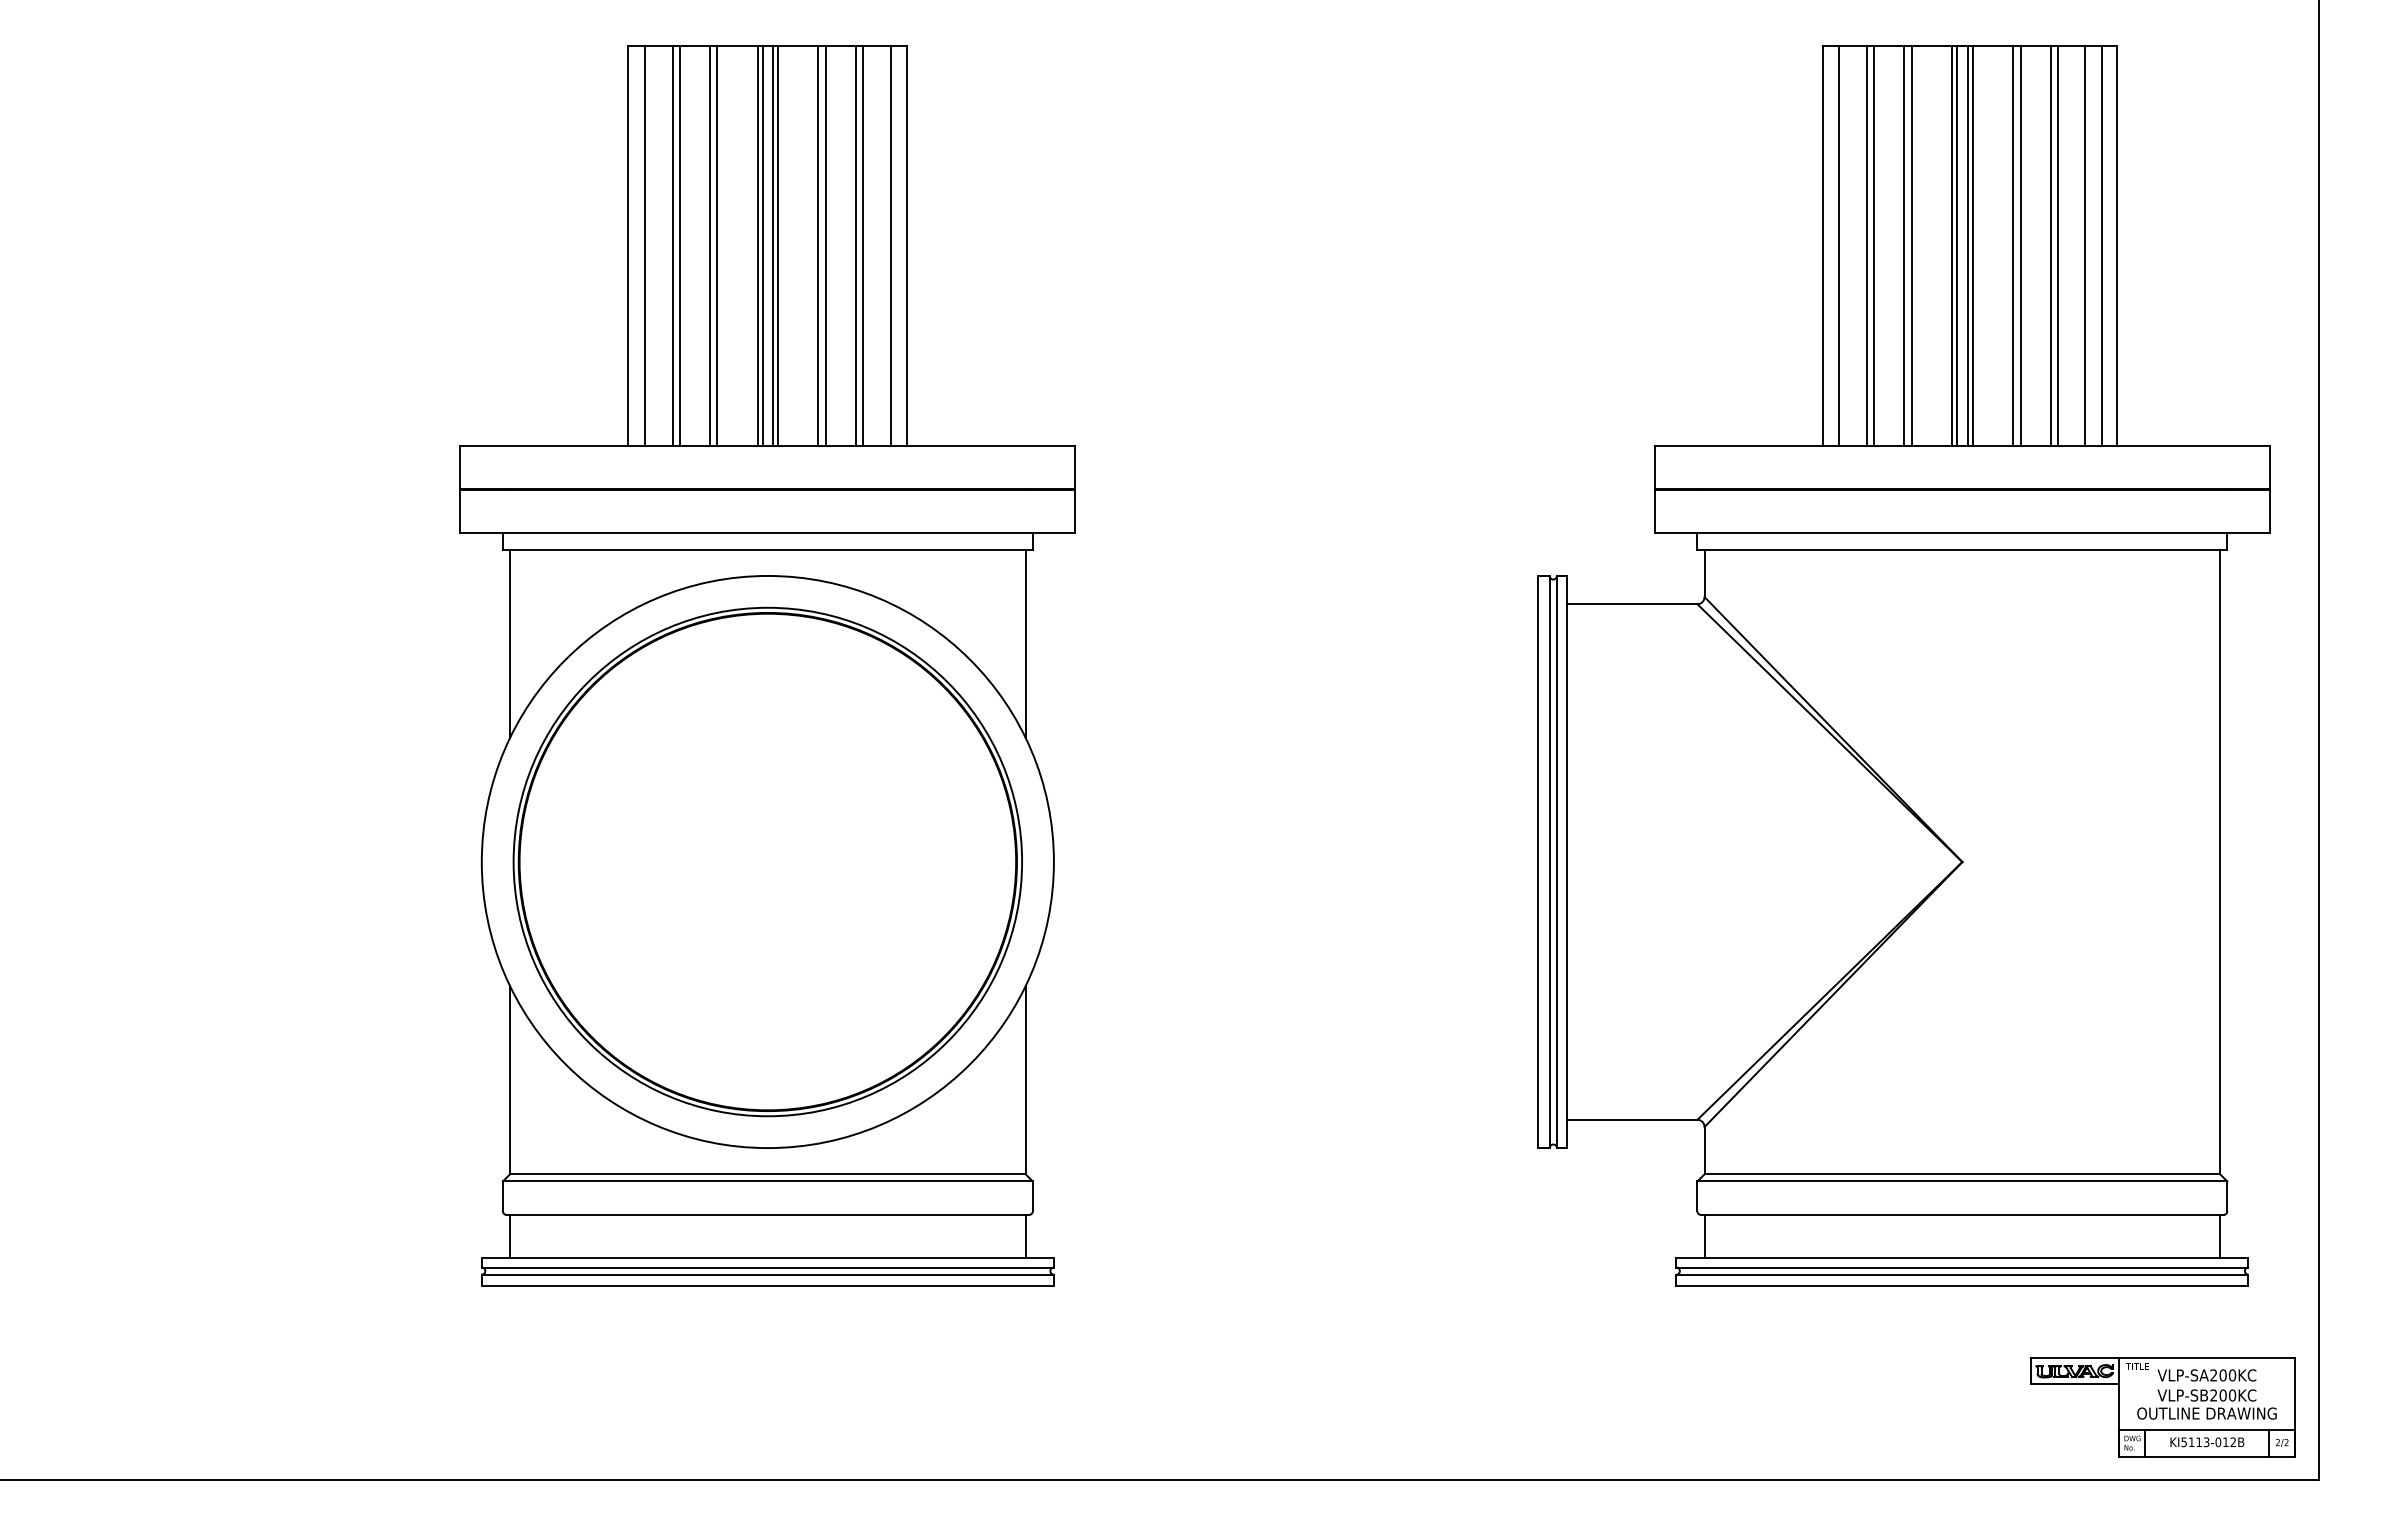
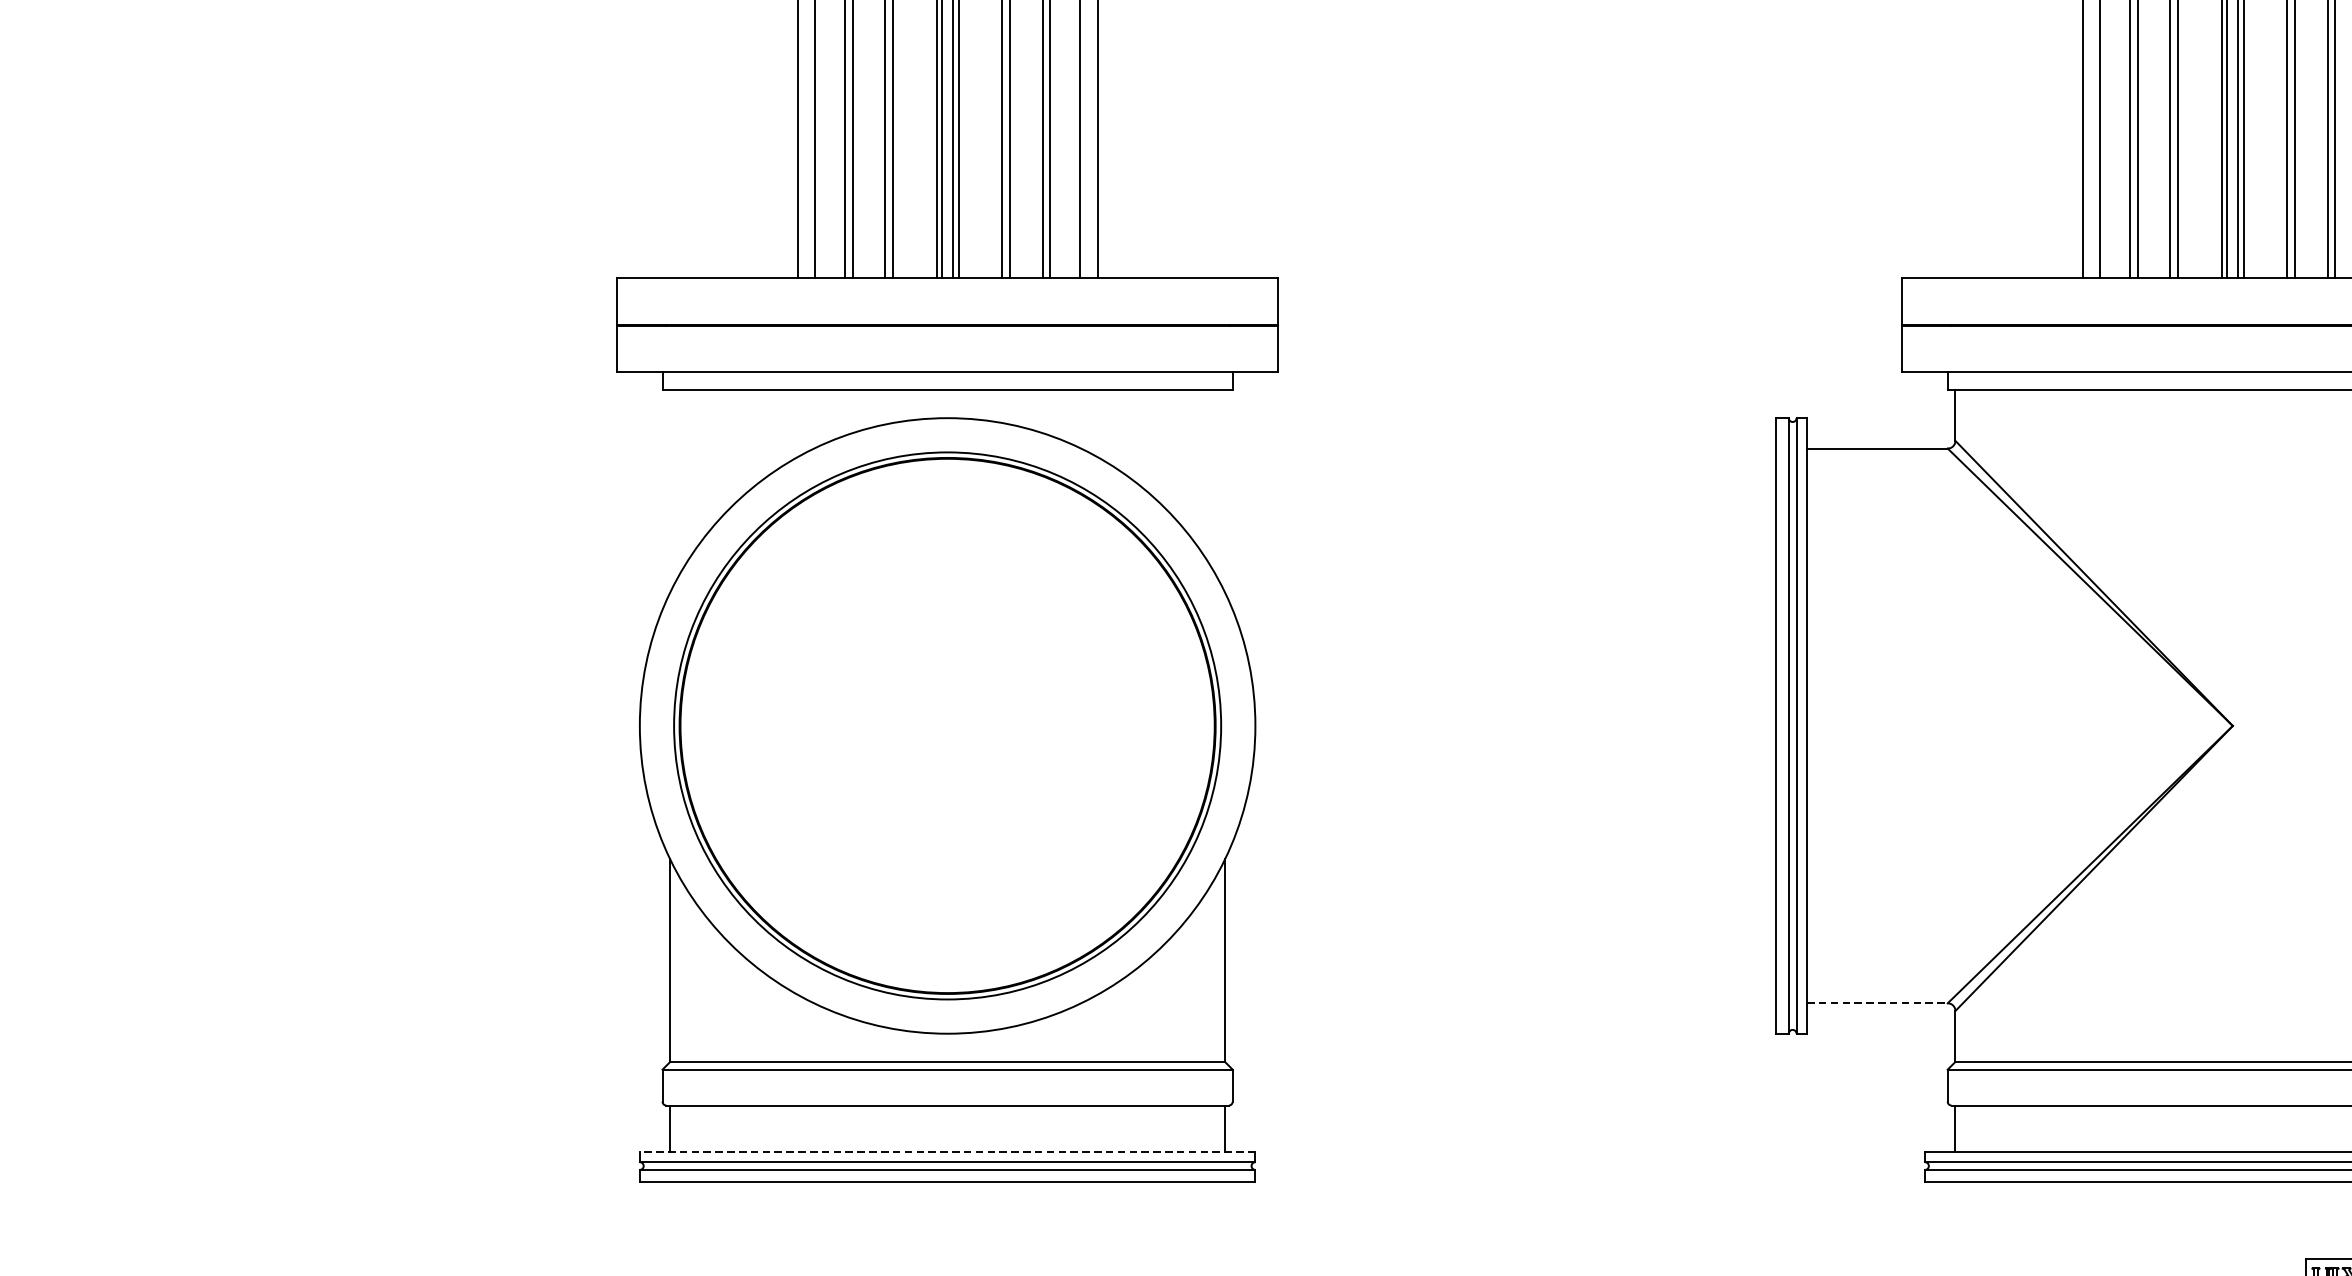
line: (510, 643) -> (670, 490), removed
line: (1025, 643) -> (1224, 490), removed
line: (1632, 1119) -> (1877, 1002), solid -> dashed
line: (767, 1257) -> (947, 1151), solid -> dashed

